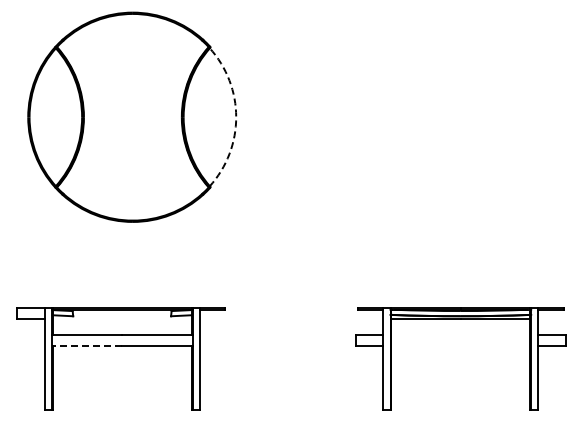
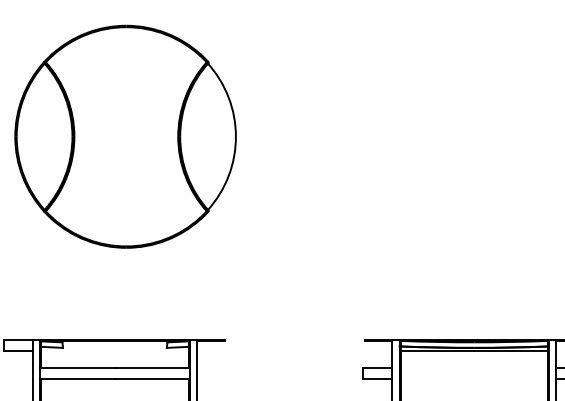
arc: (236, 117) -> (236, 137), dashed -> solid
line: (86, 345) -> (77, 378), dashed -> solid

